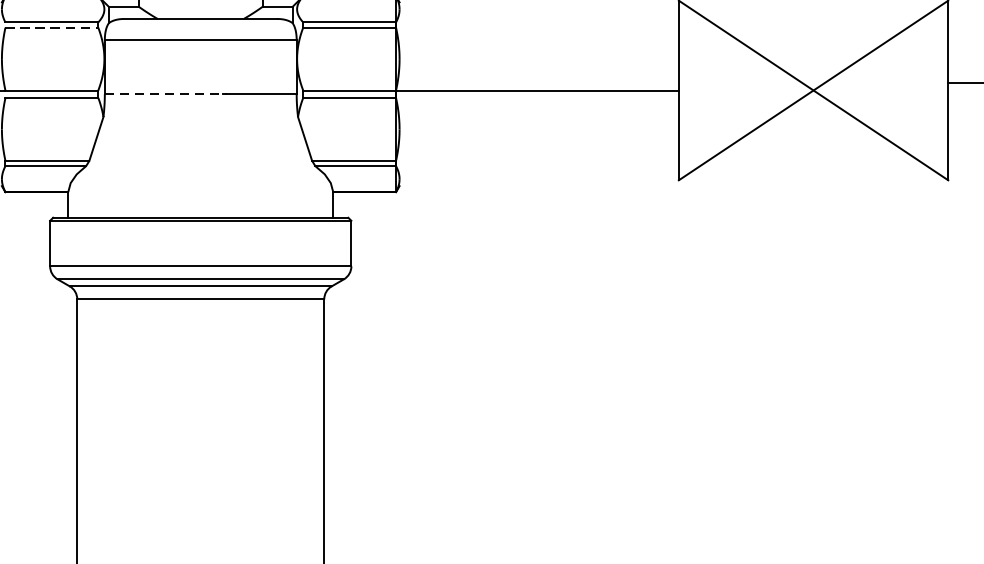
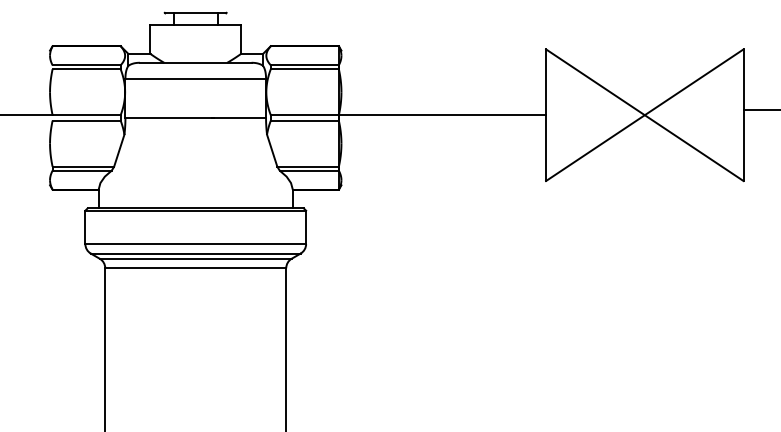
line: (53, 28) -> (87, 69), dashed -> solid
line: (164, 93) -> (169, 117), dashed -> solid

